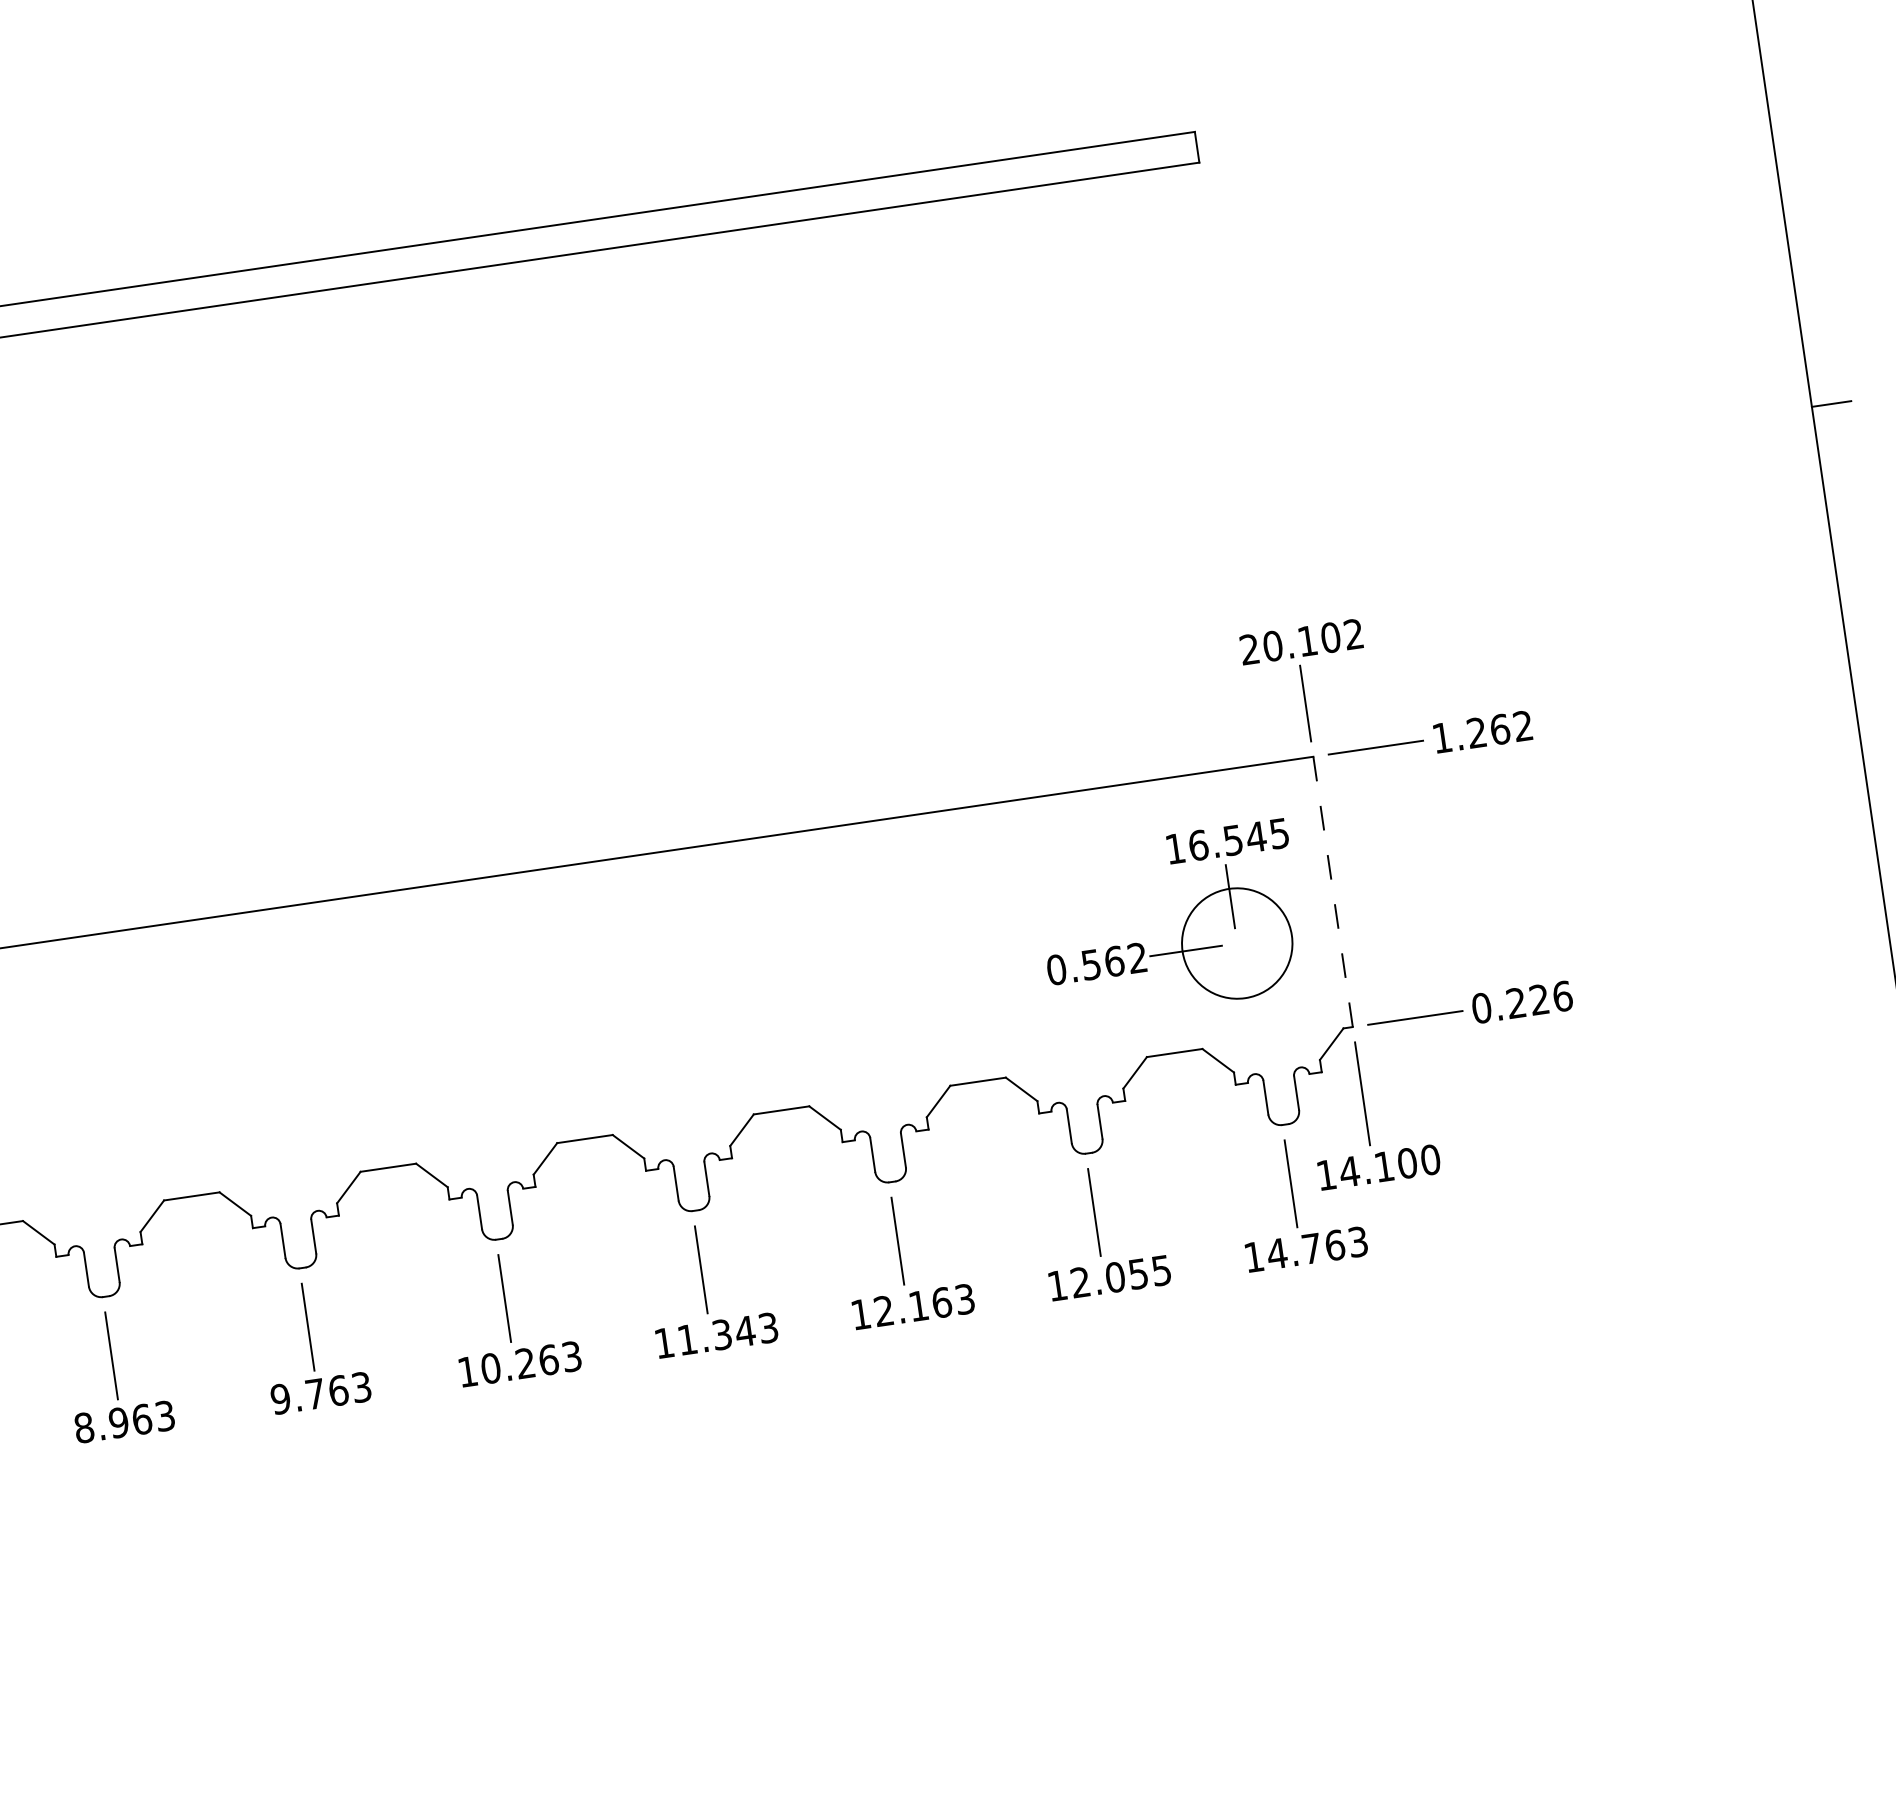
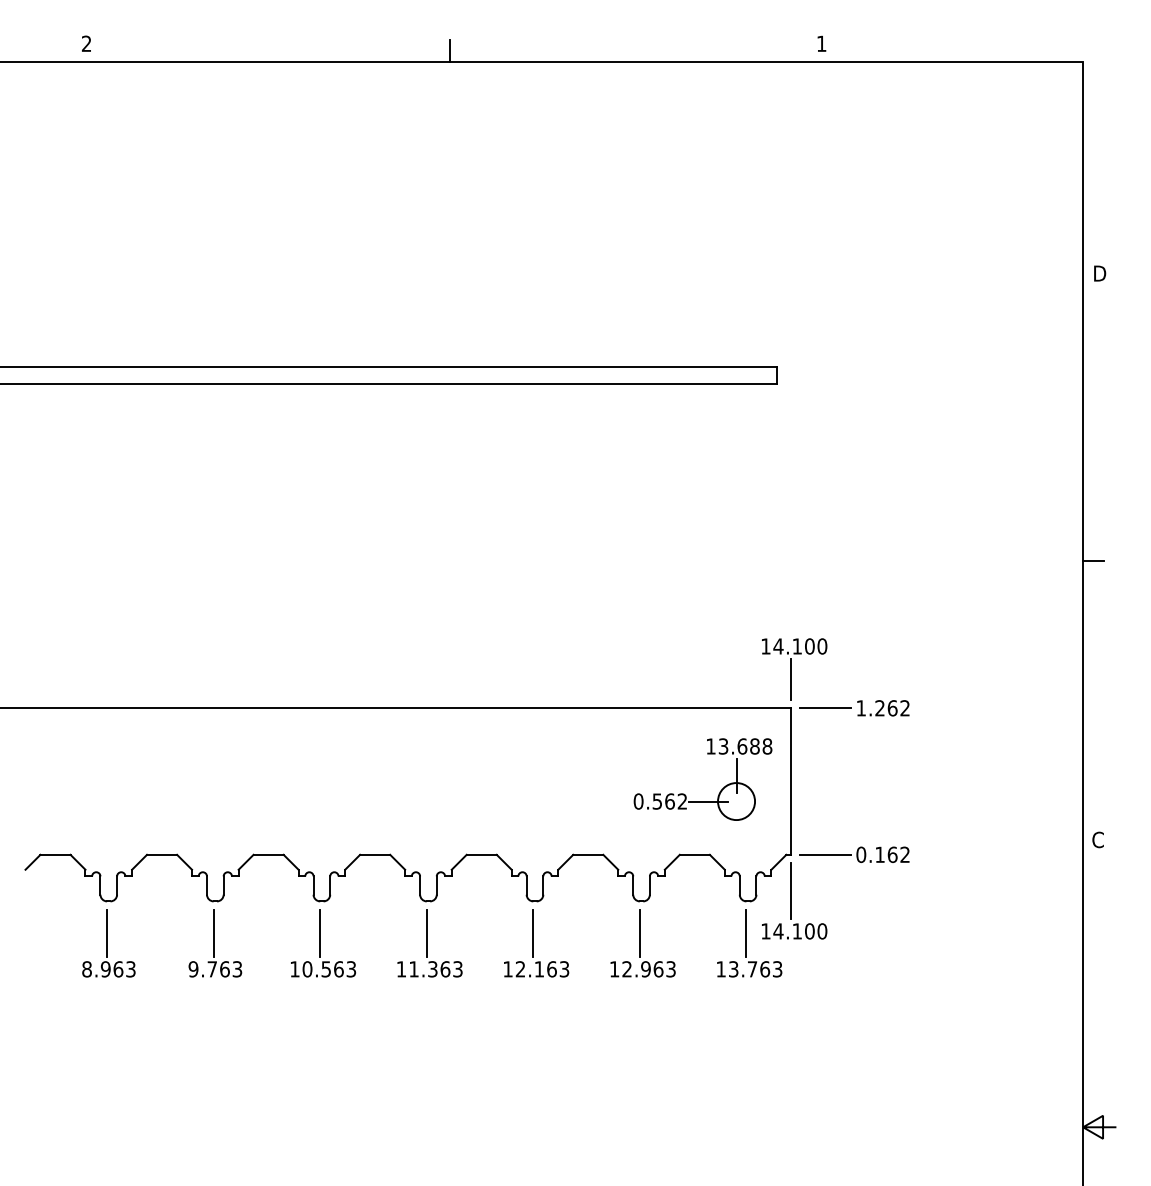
text: (1302, 641) -> (794, 646), 20.102 -> 14.100
text: (1238, 839) -> (745, 746), 16.545 -> 13.688
line: (1333, 891) -> (791, 781), dashed -> solid
circle: (1237, 943) -> (736, 801), size x0.62
text: (1539, 999) -> (892, 854), 0.226 -> 0.162
text: (1276, 1254) -> (733, 969), 14.763 -> 13.763
text: (1138, 1274) -> (658, 969), 12.055 -> 12.963
text: (745, 1331) -> (445, 969), 11.343 -> 11.363
text: (524, 1363) -> (325, 969), 10.263 -> 10.563

